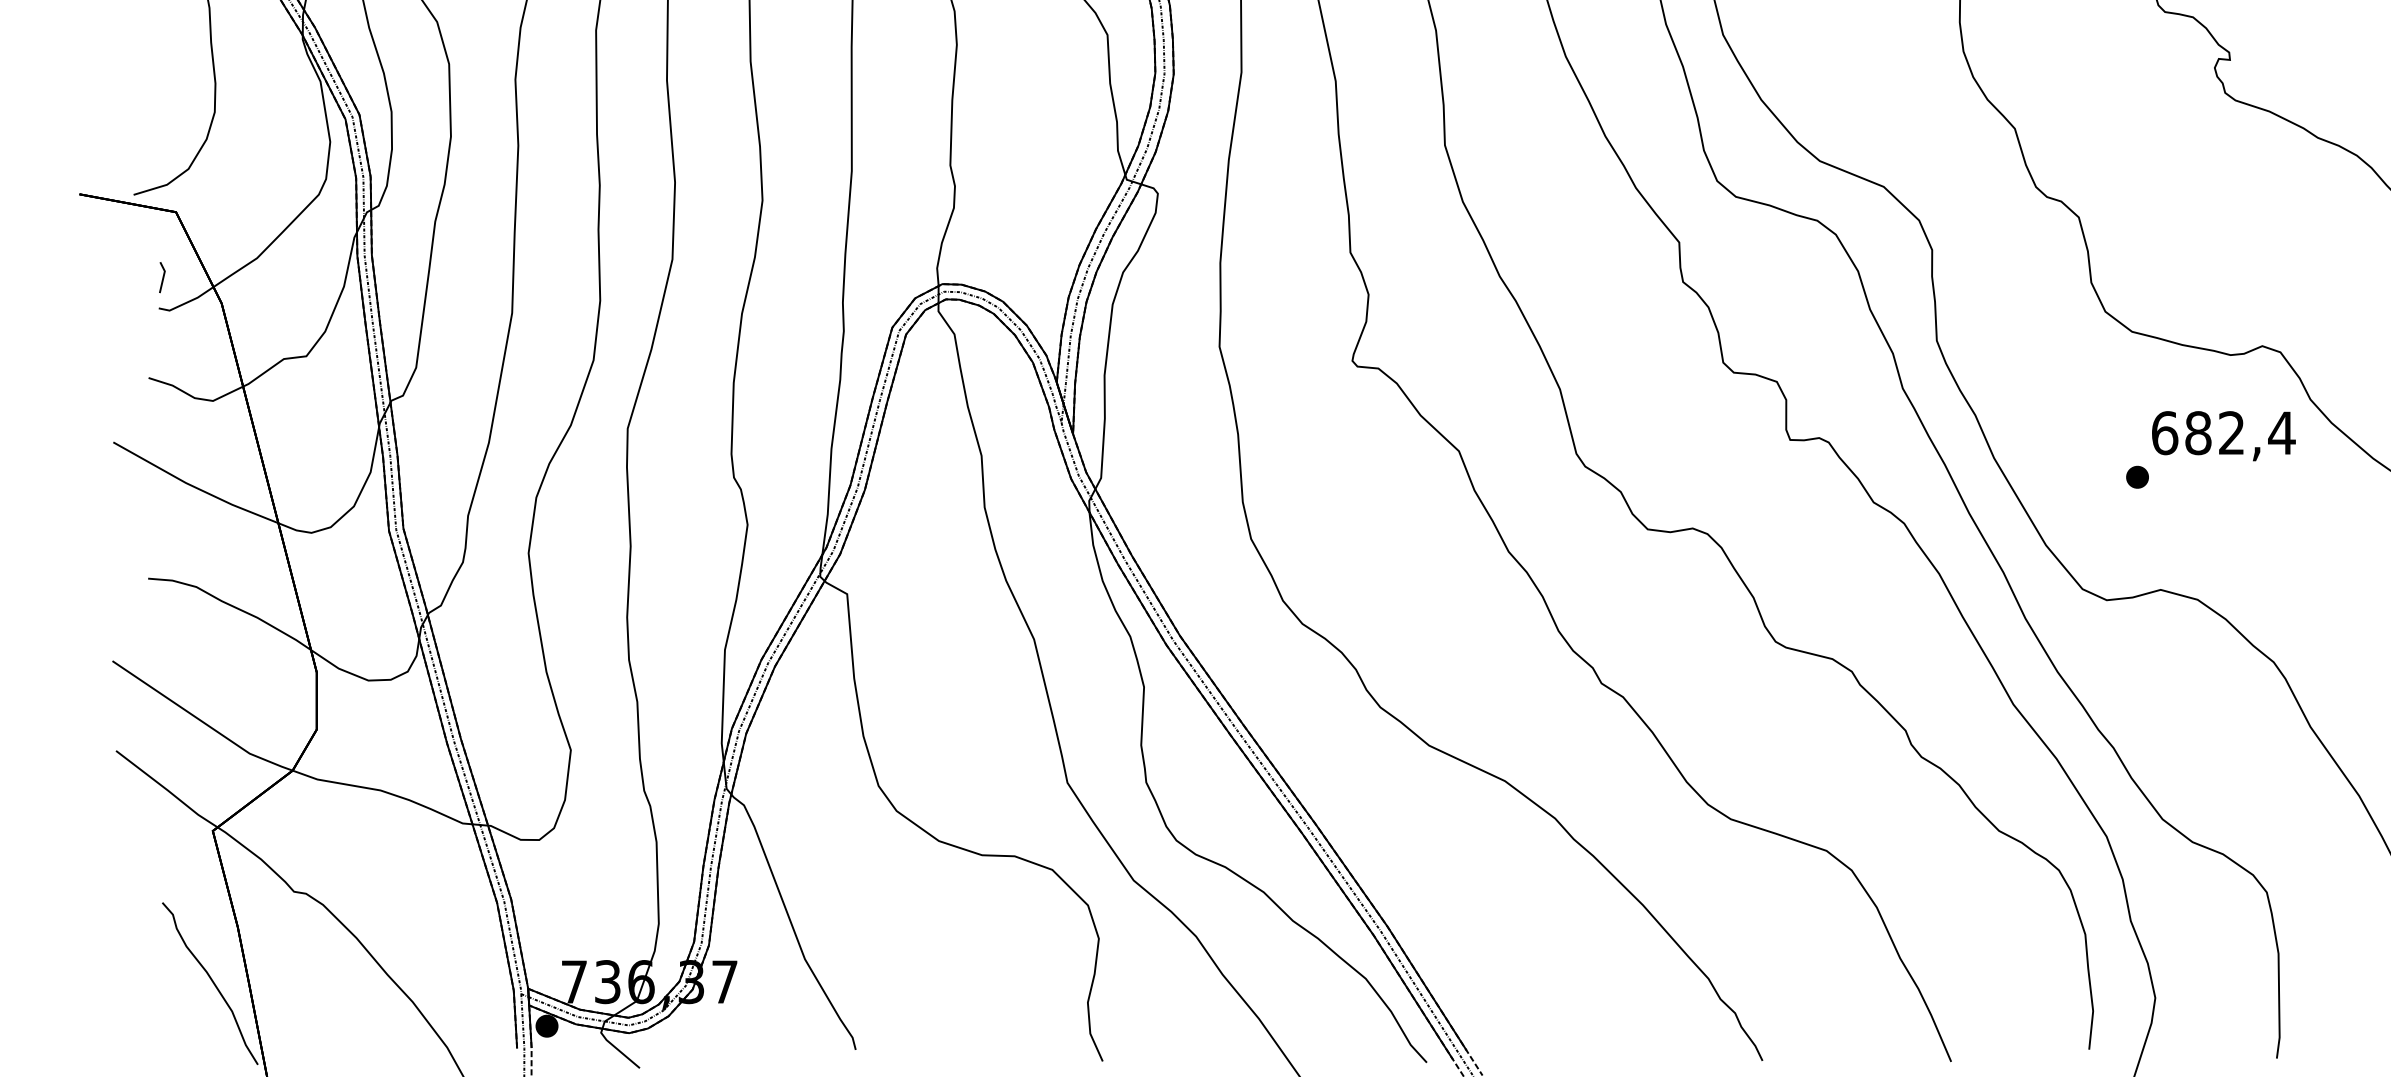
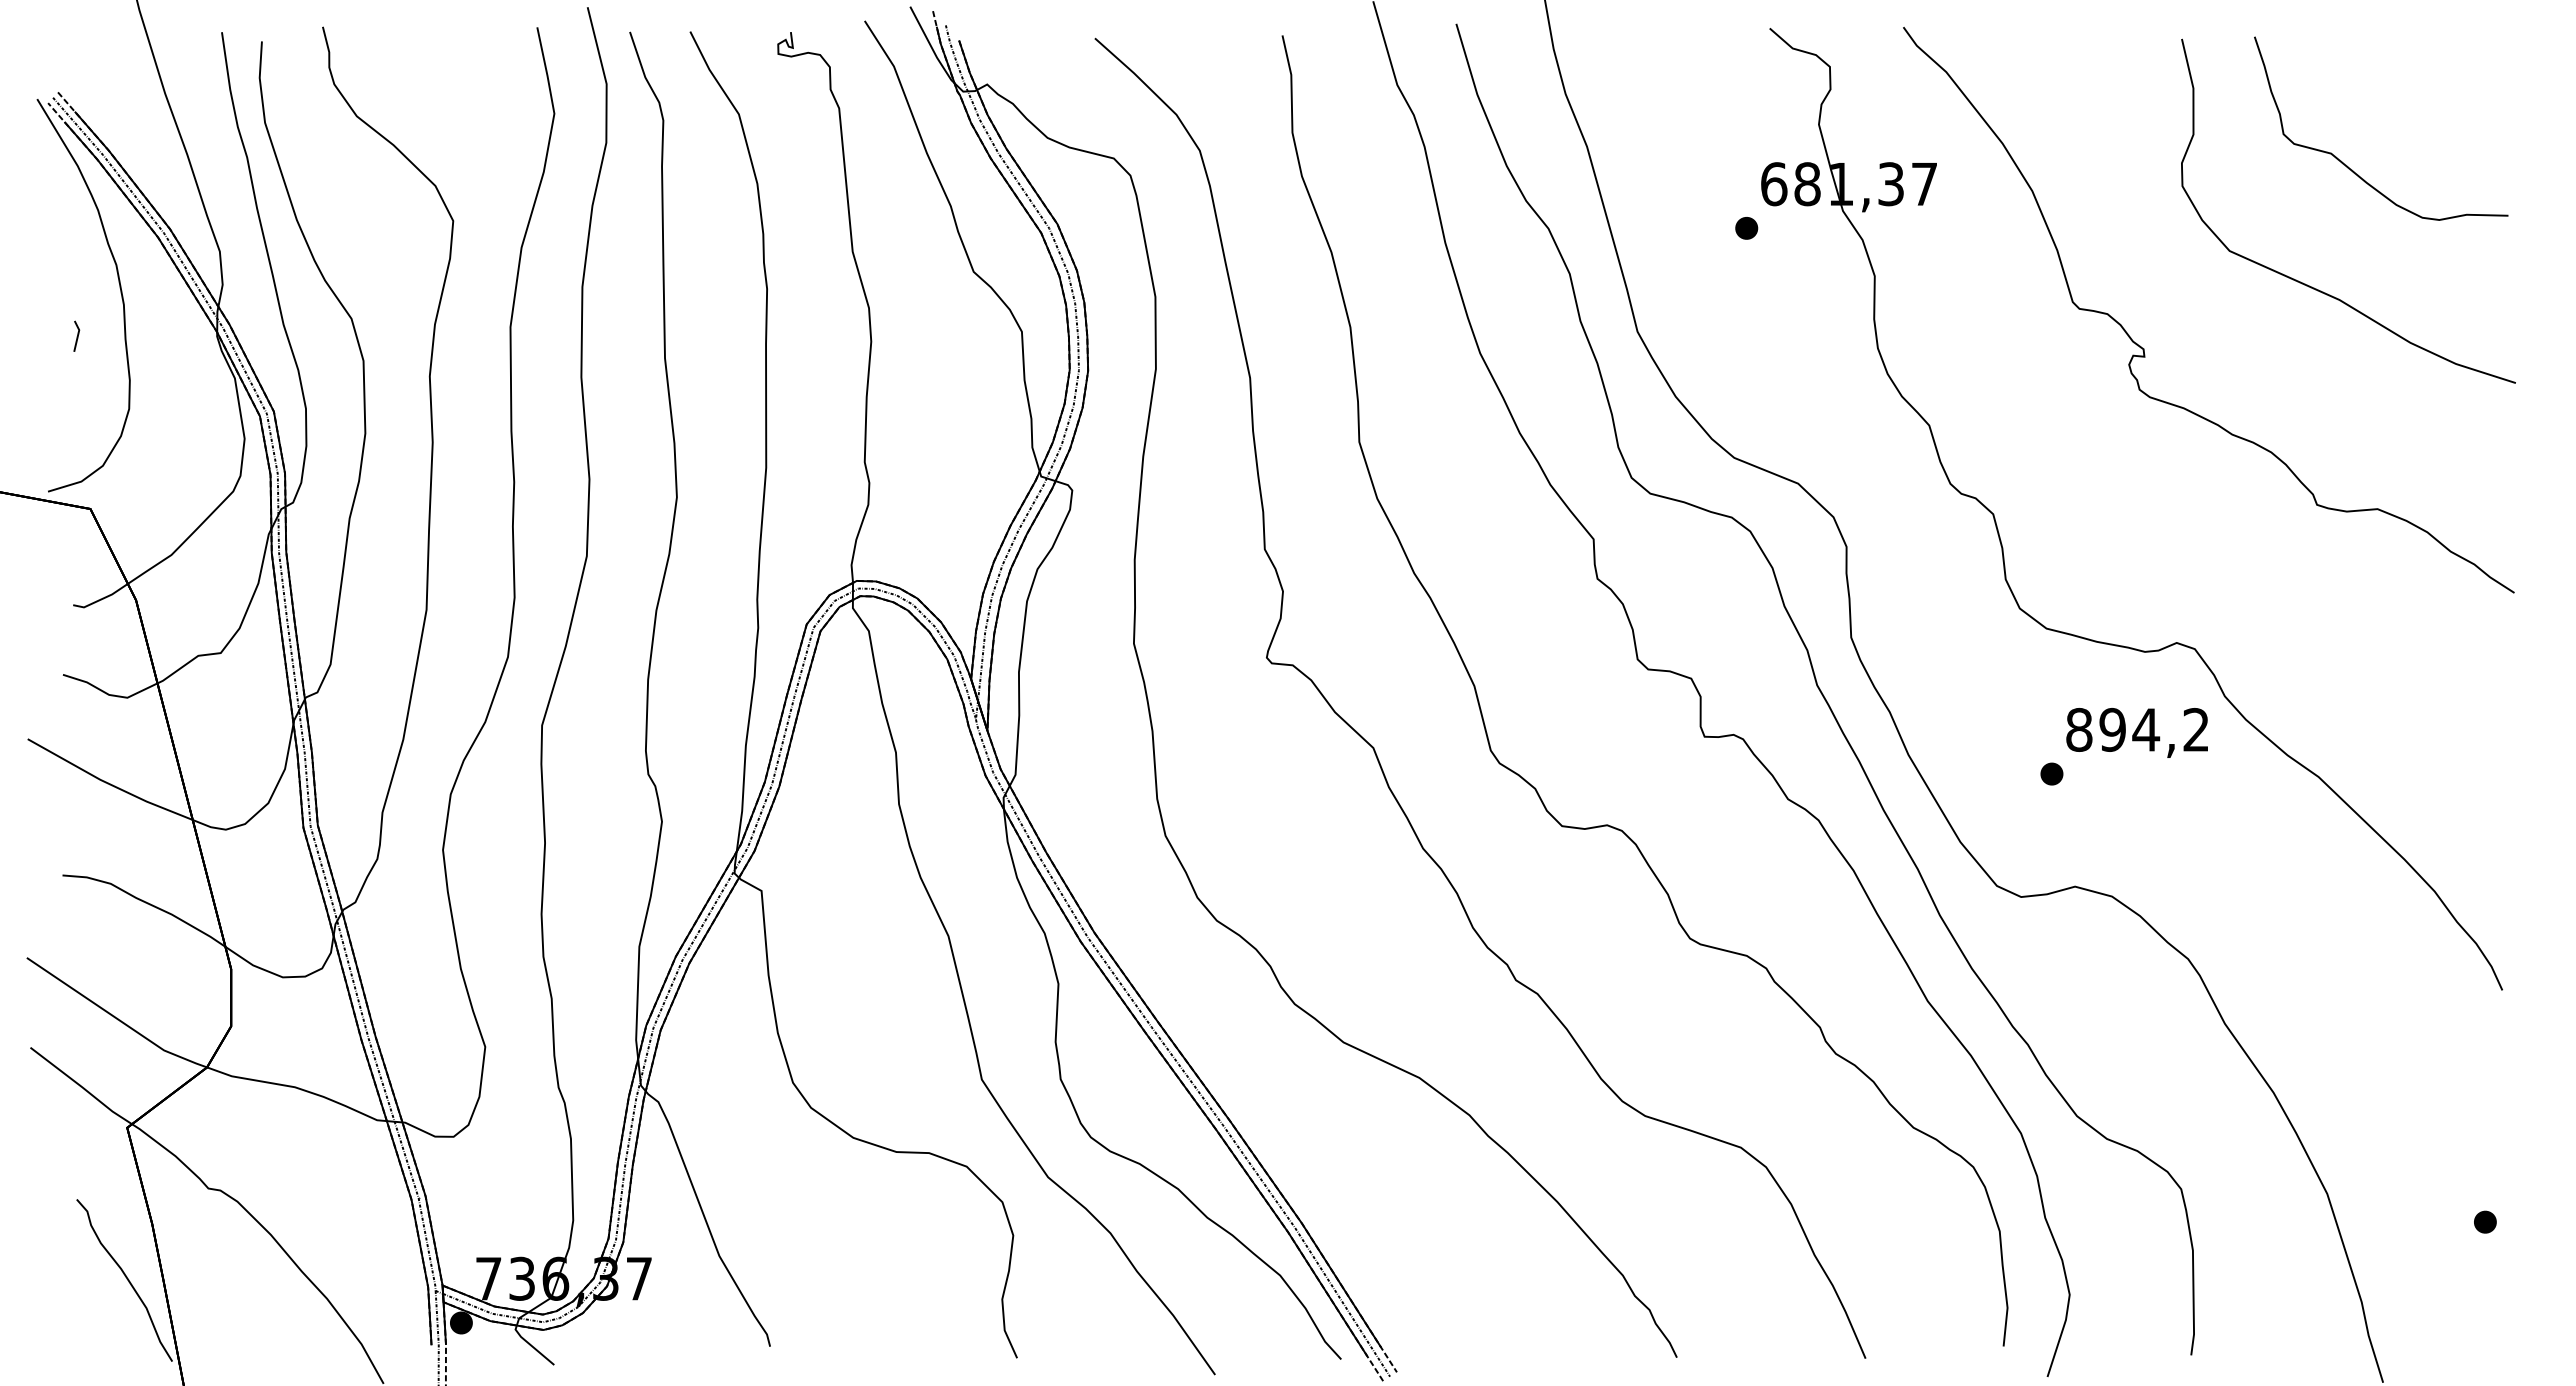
line: (163, 276) -> (77, 335), moved
text: (2224, 432) -> (2138, 729), 682,4 -> 894,2

